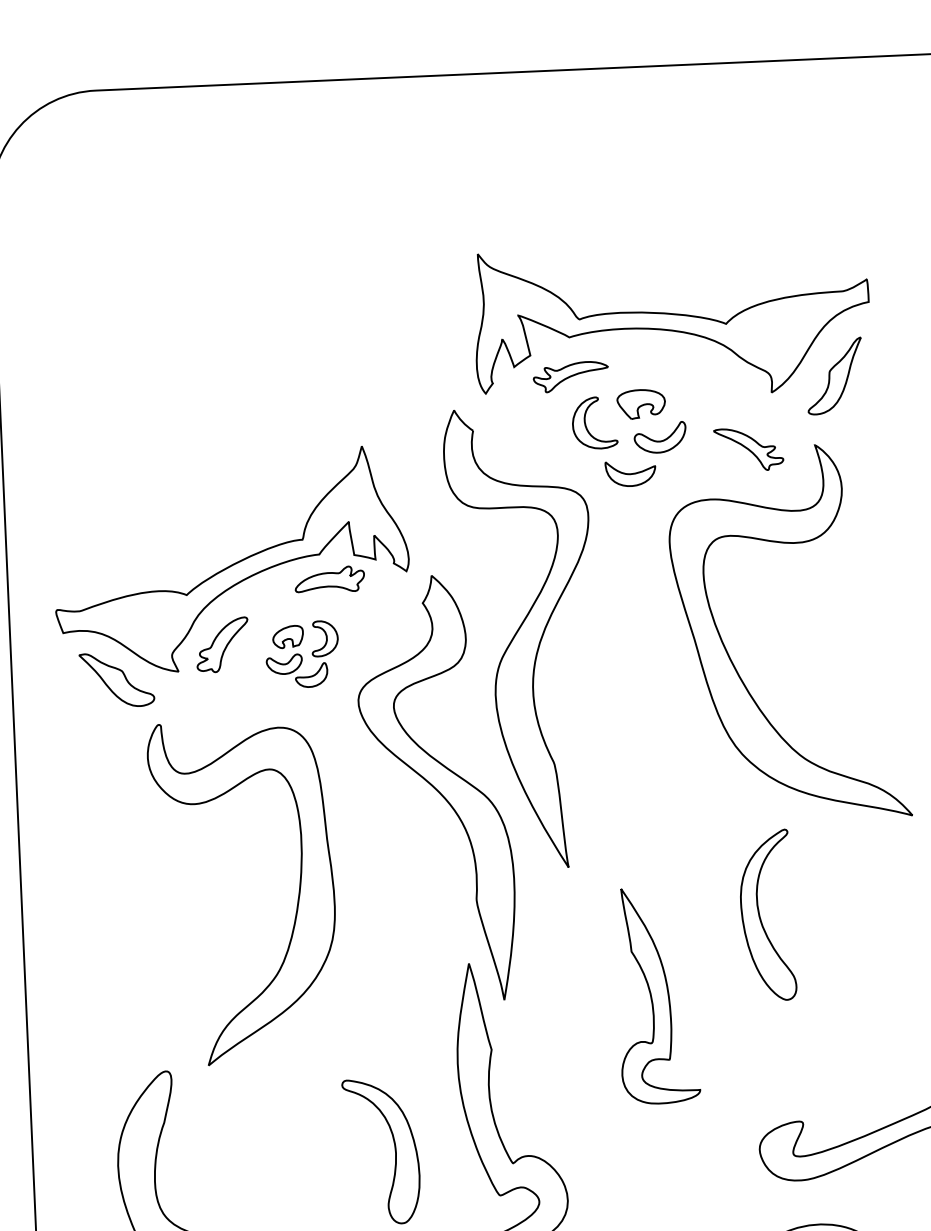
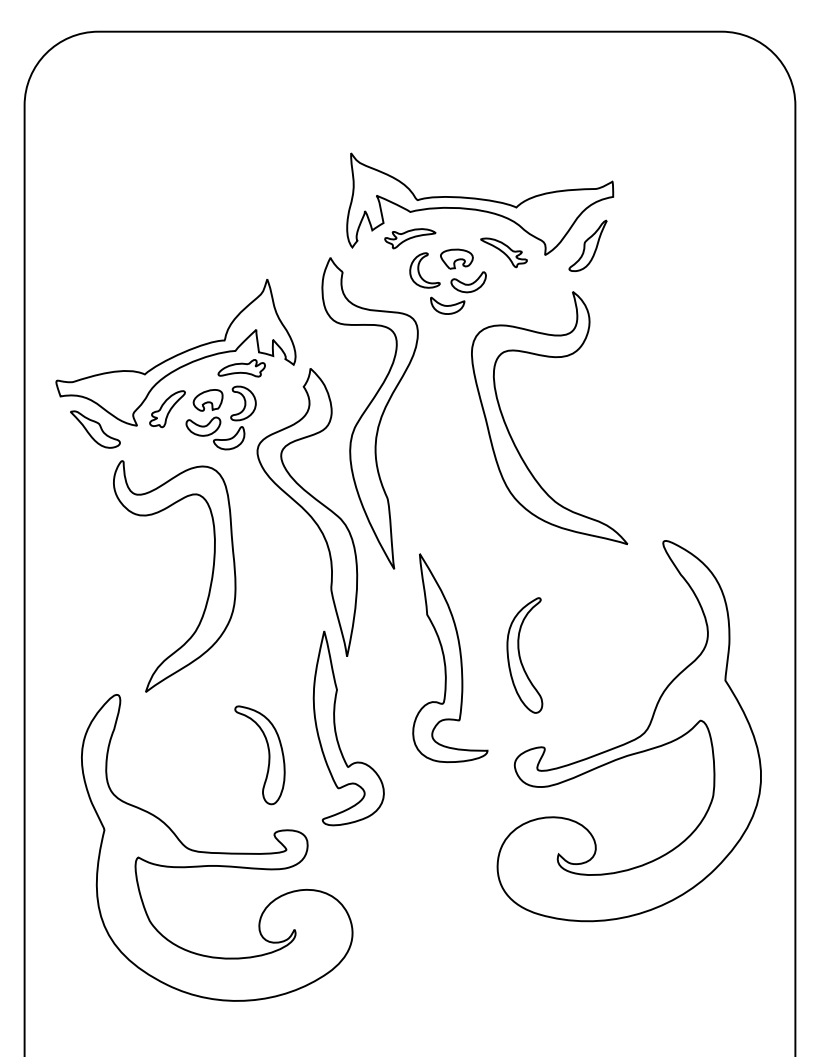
part: (748, 449) -> (503, 252), moved
part: (301, 653) -> (220, 417), size x1.43
part: (766, 915) -> (524, 655), moved
part: (657, 995) -> (450, 658), size x1.43

